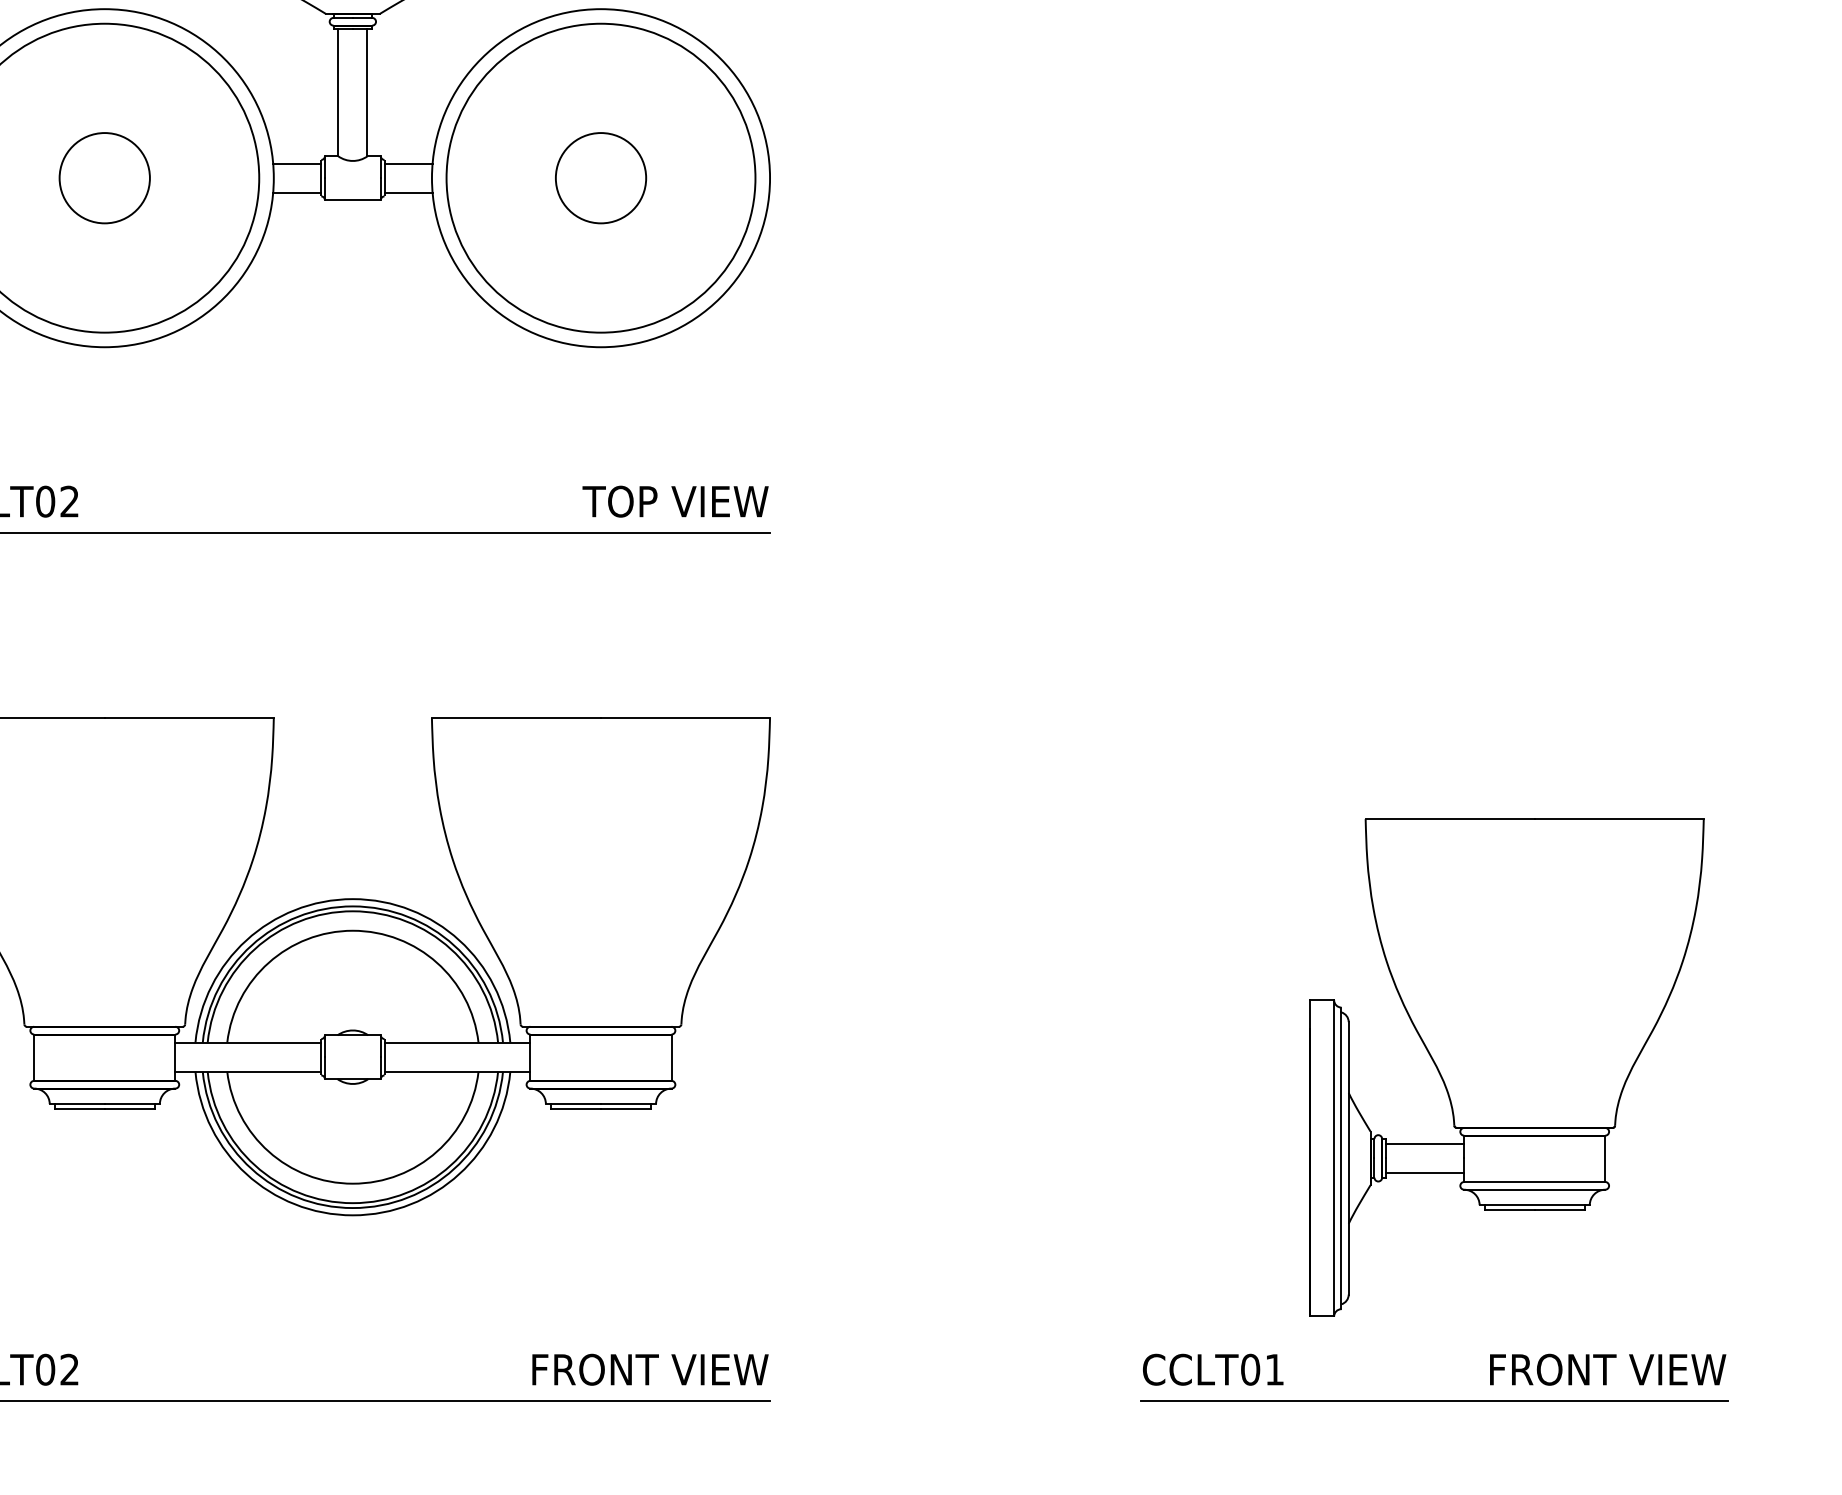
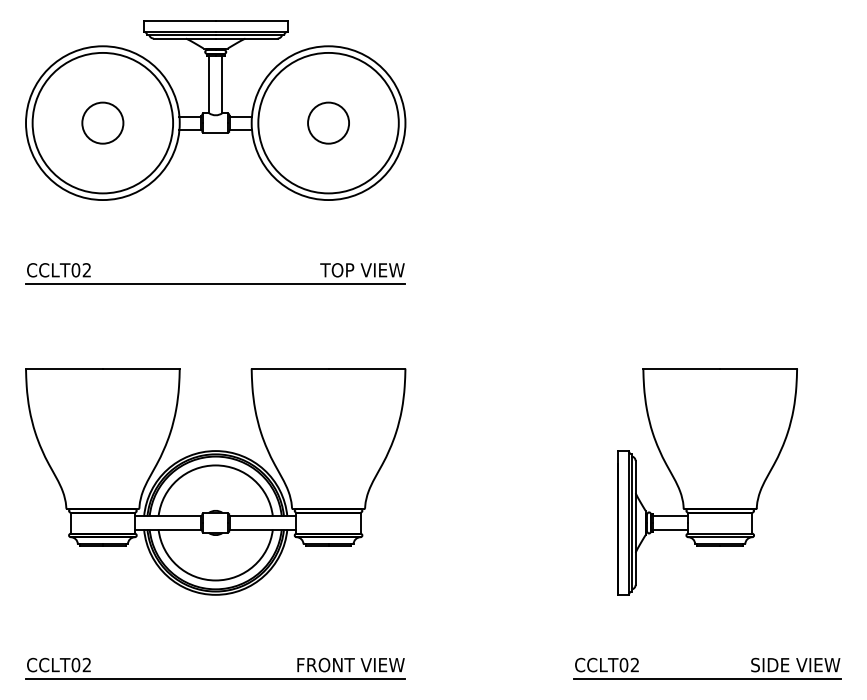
part: (1506, 1067) -> (707, 481), moved
text: (1273, 1368) -> (634, 664), CCLT01 -> CCLT02
text: (1552, 1368) -> (761, 664), FRONT VIEW -> SIDE VIEW

